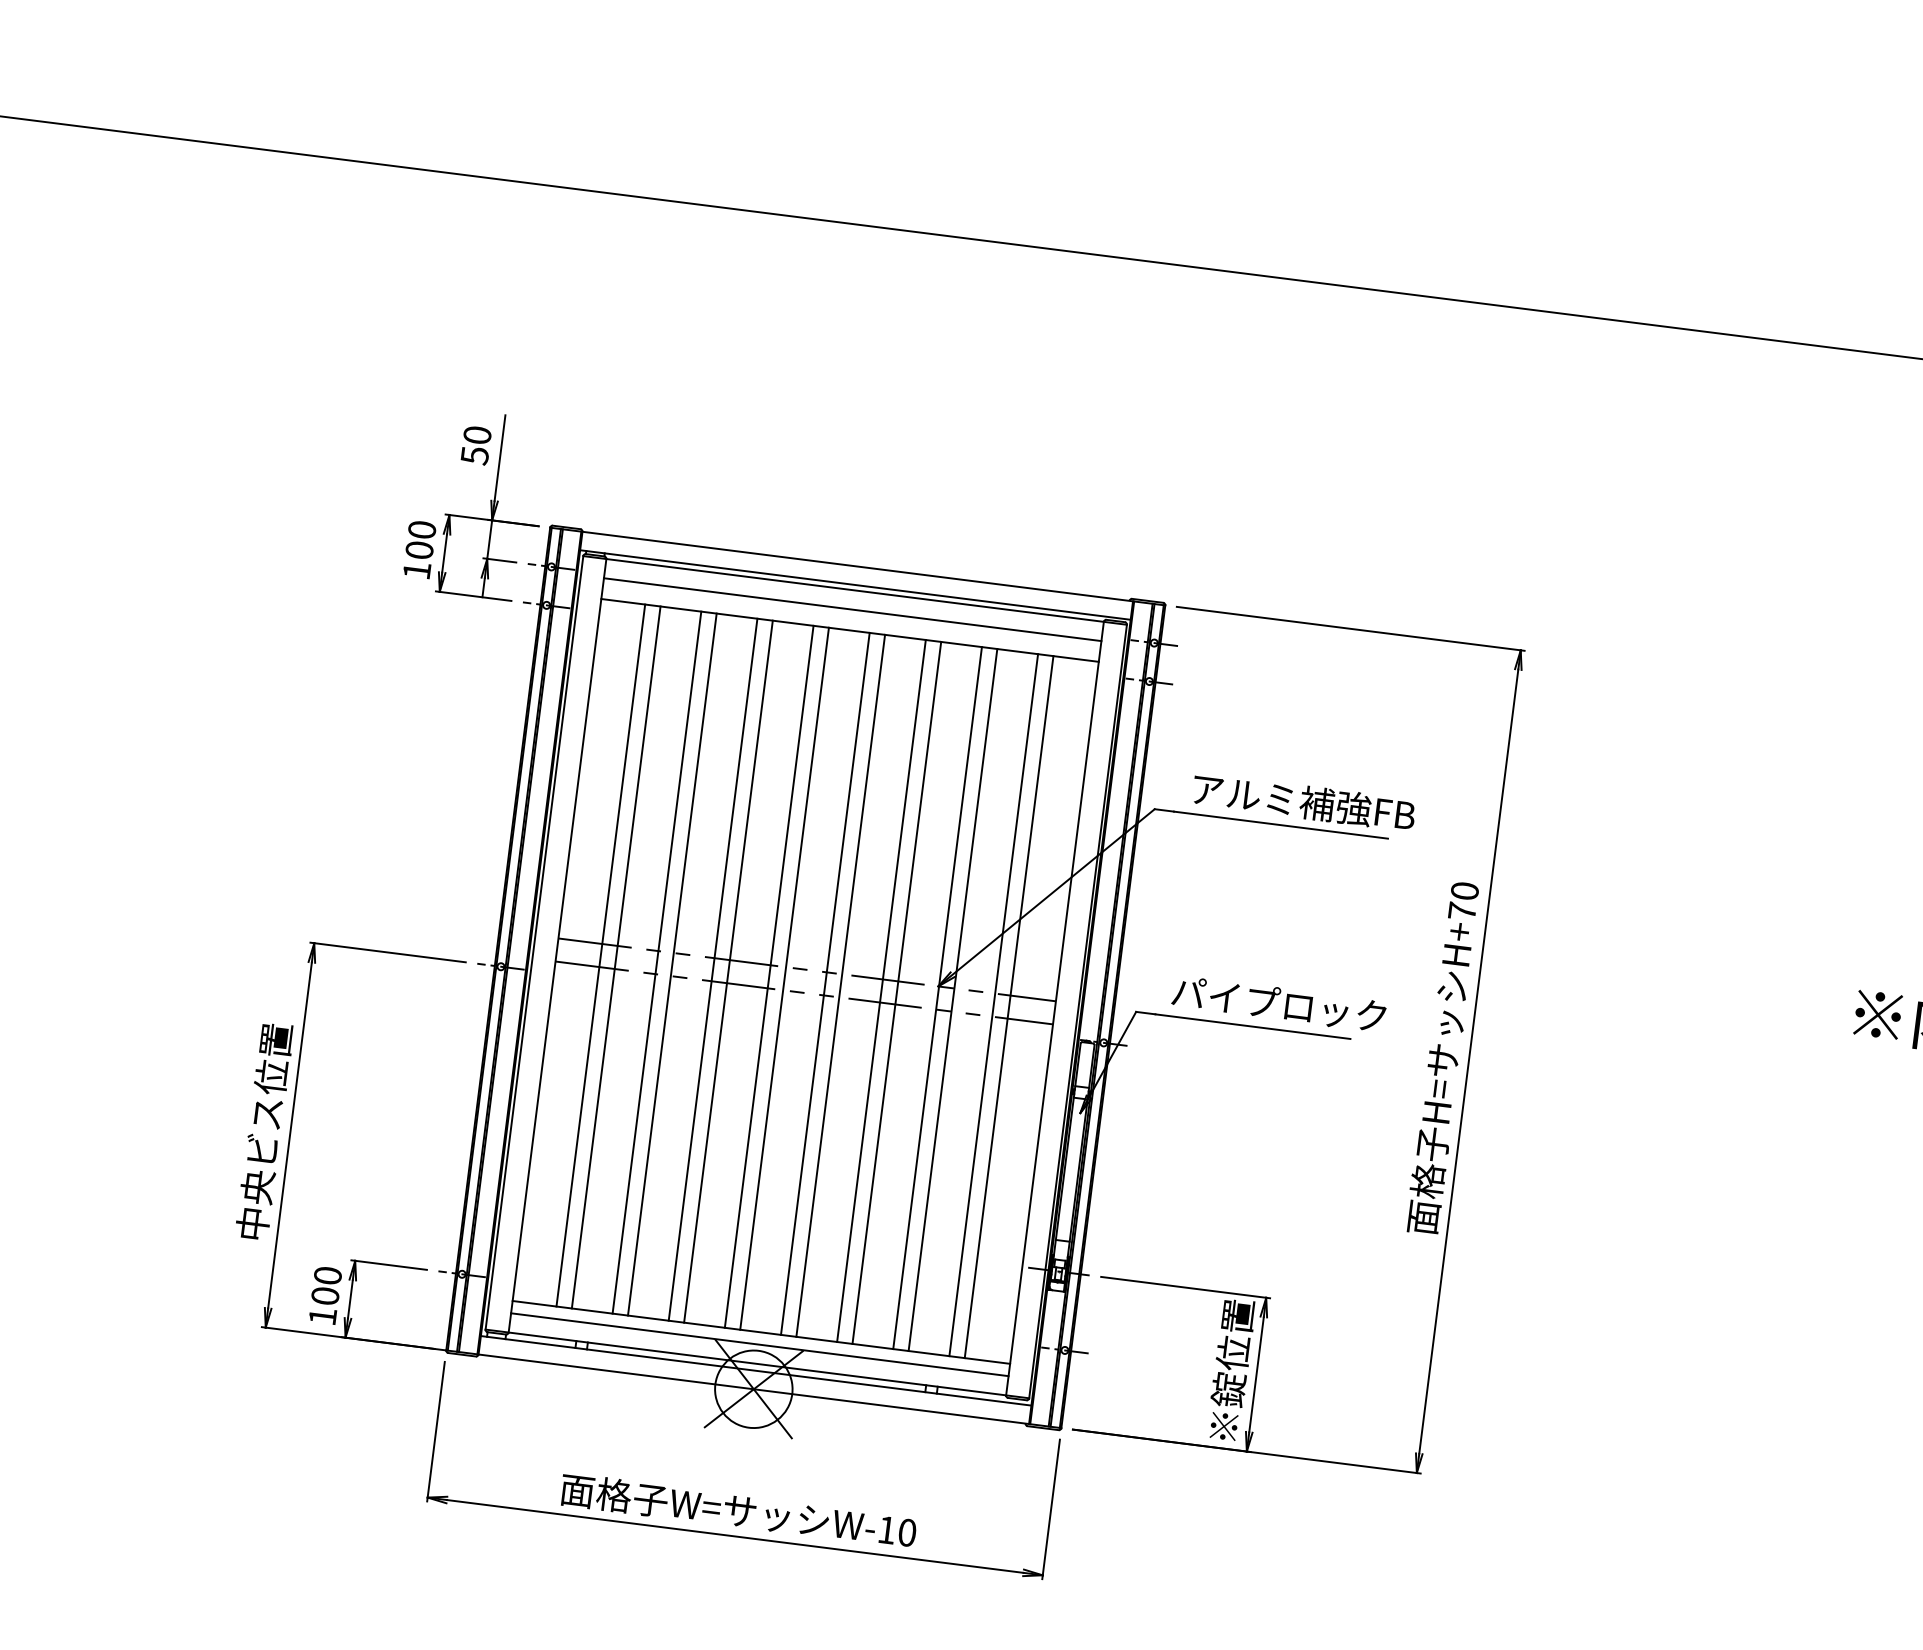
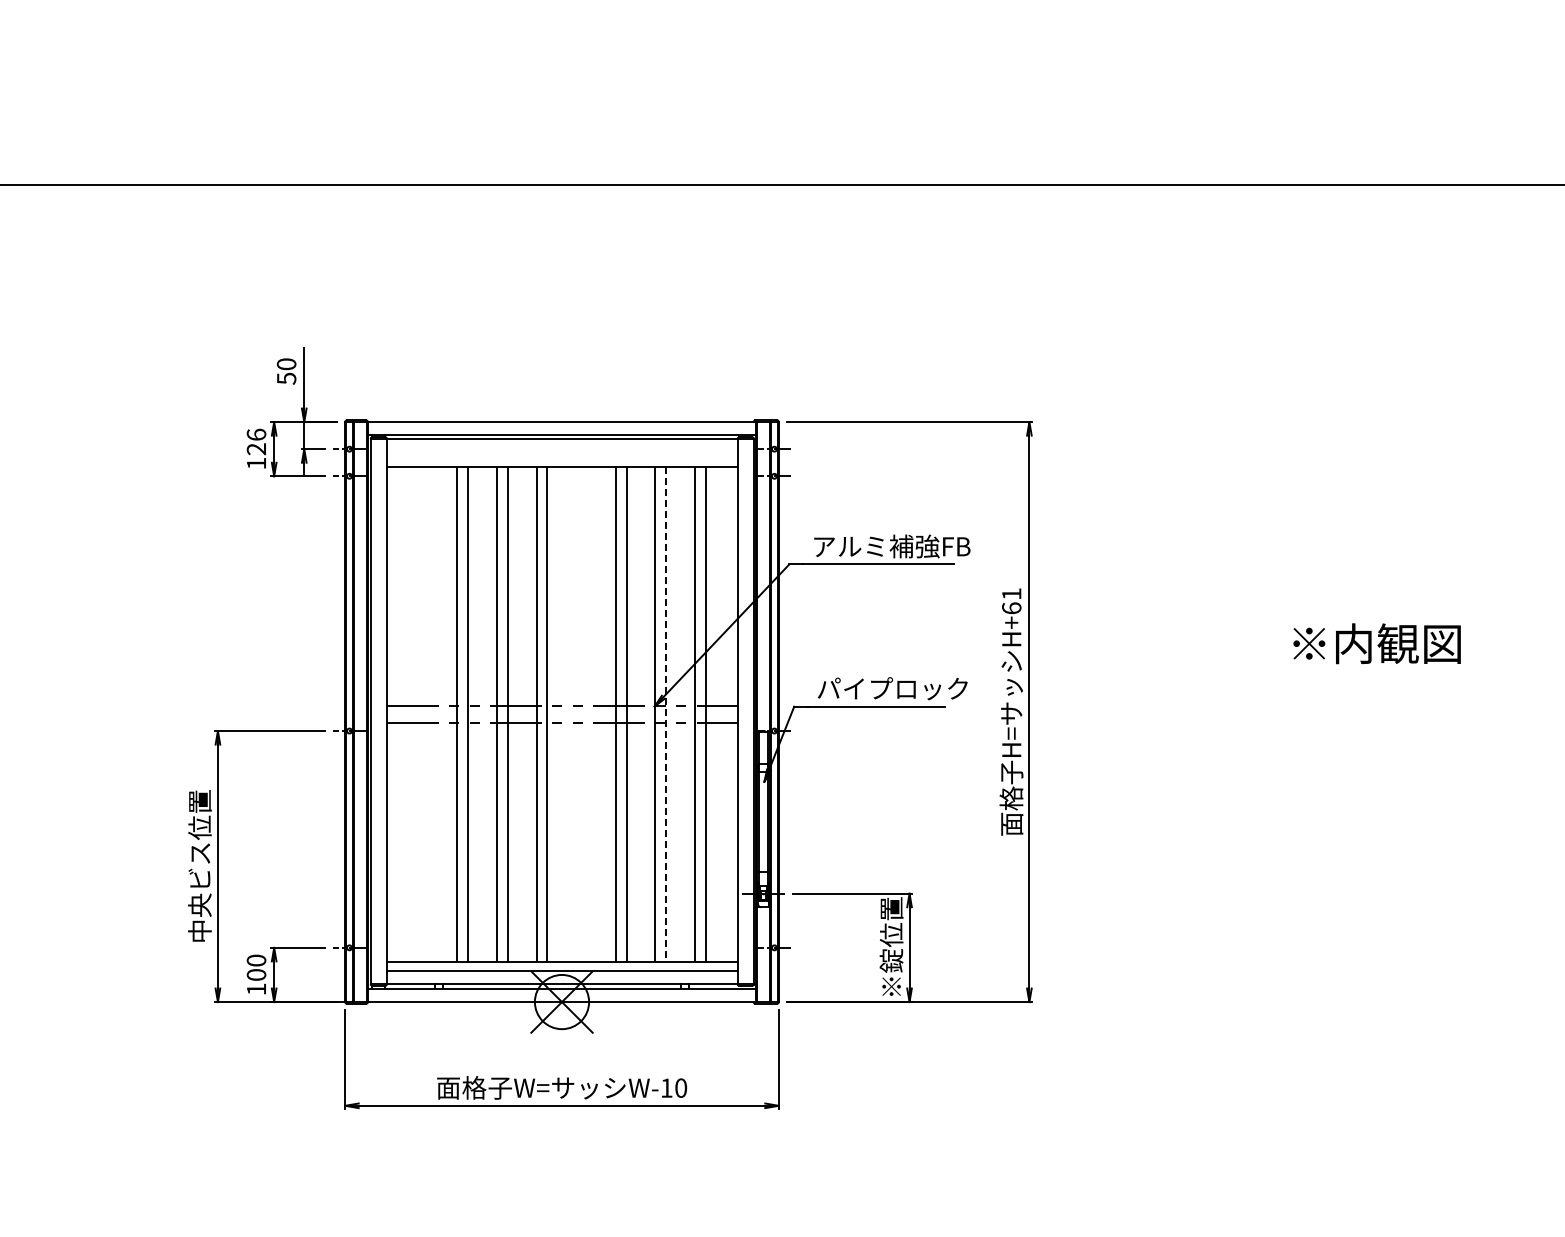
text: (420, 539) -> (256, 441), 100 -> 126
line: (851, 609) -> (561, 452), removed
text: (1463, 901) -> (1011, 601), H+70 -> H+61
line: (600, 955) -> (417, 714), removed
line: (615, 957) -> (428, 714), removed
line: (825, 983) -> (576, 714), removed
line: (840, 985) -> (586, 714), removed
line: (953, 1001) -> (666, 715), solid -> dashed

